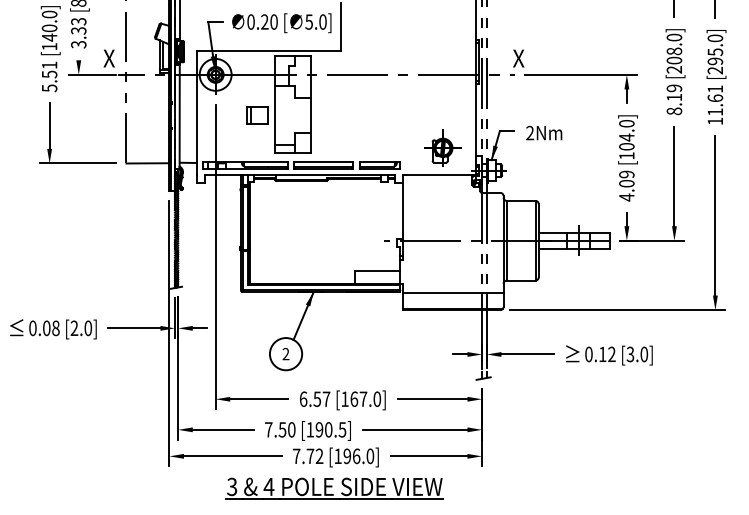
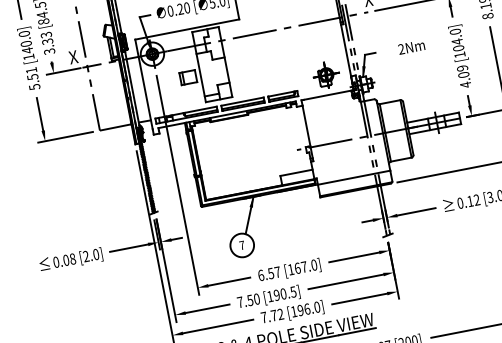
text: (544, 132) -> (411, 46), moved
text: (285, 353) -> (241, 245), 2 -> 7

